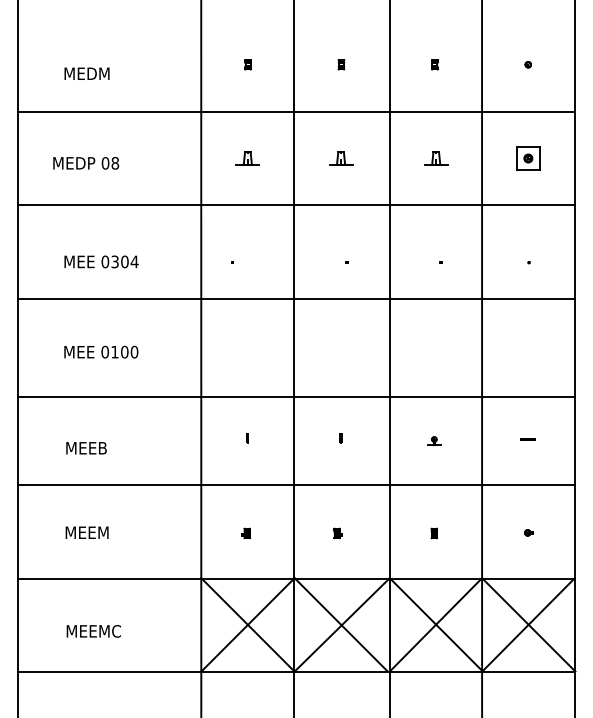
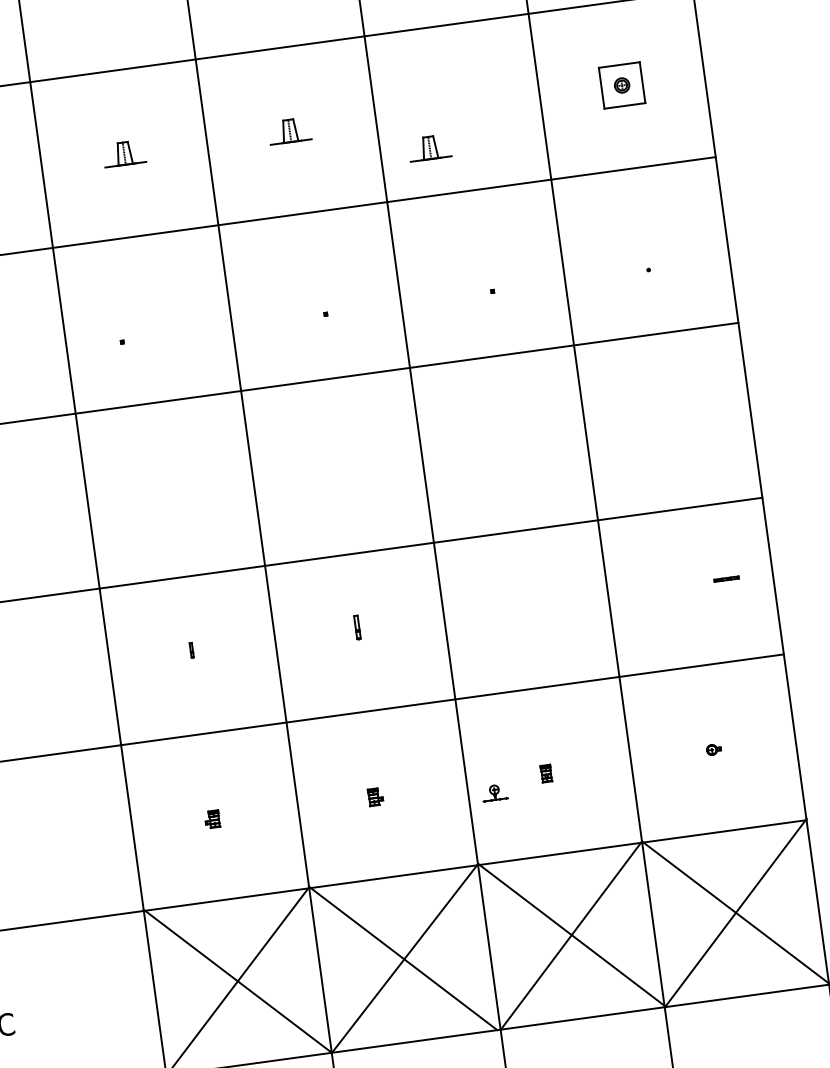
part: (436, 158) -> (430, 147), moved
part: (340, 438) -> (356, 627), size x1.6
line: (527, 439) -> (726, 579), moved
part: (434, 441) -> (495, 793), moved

